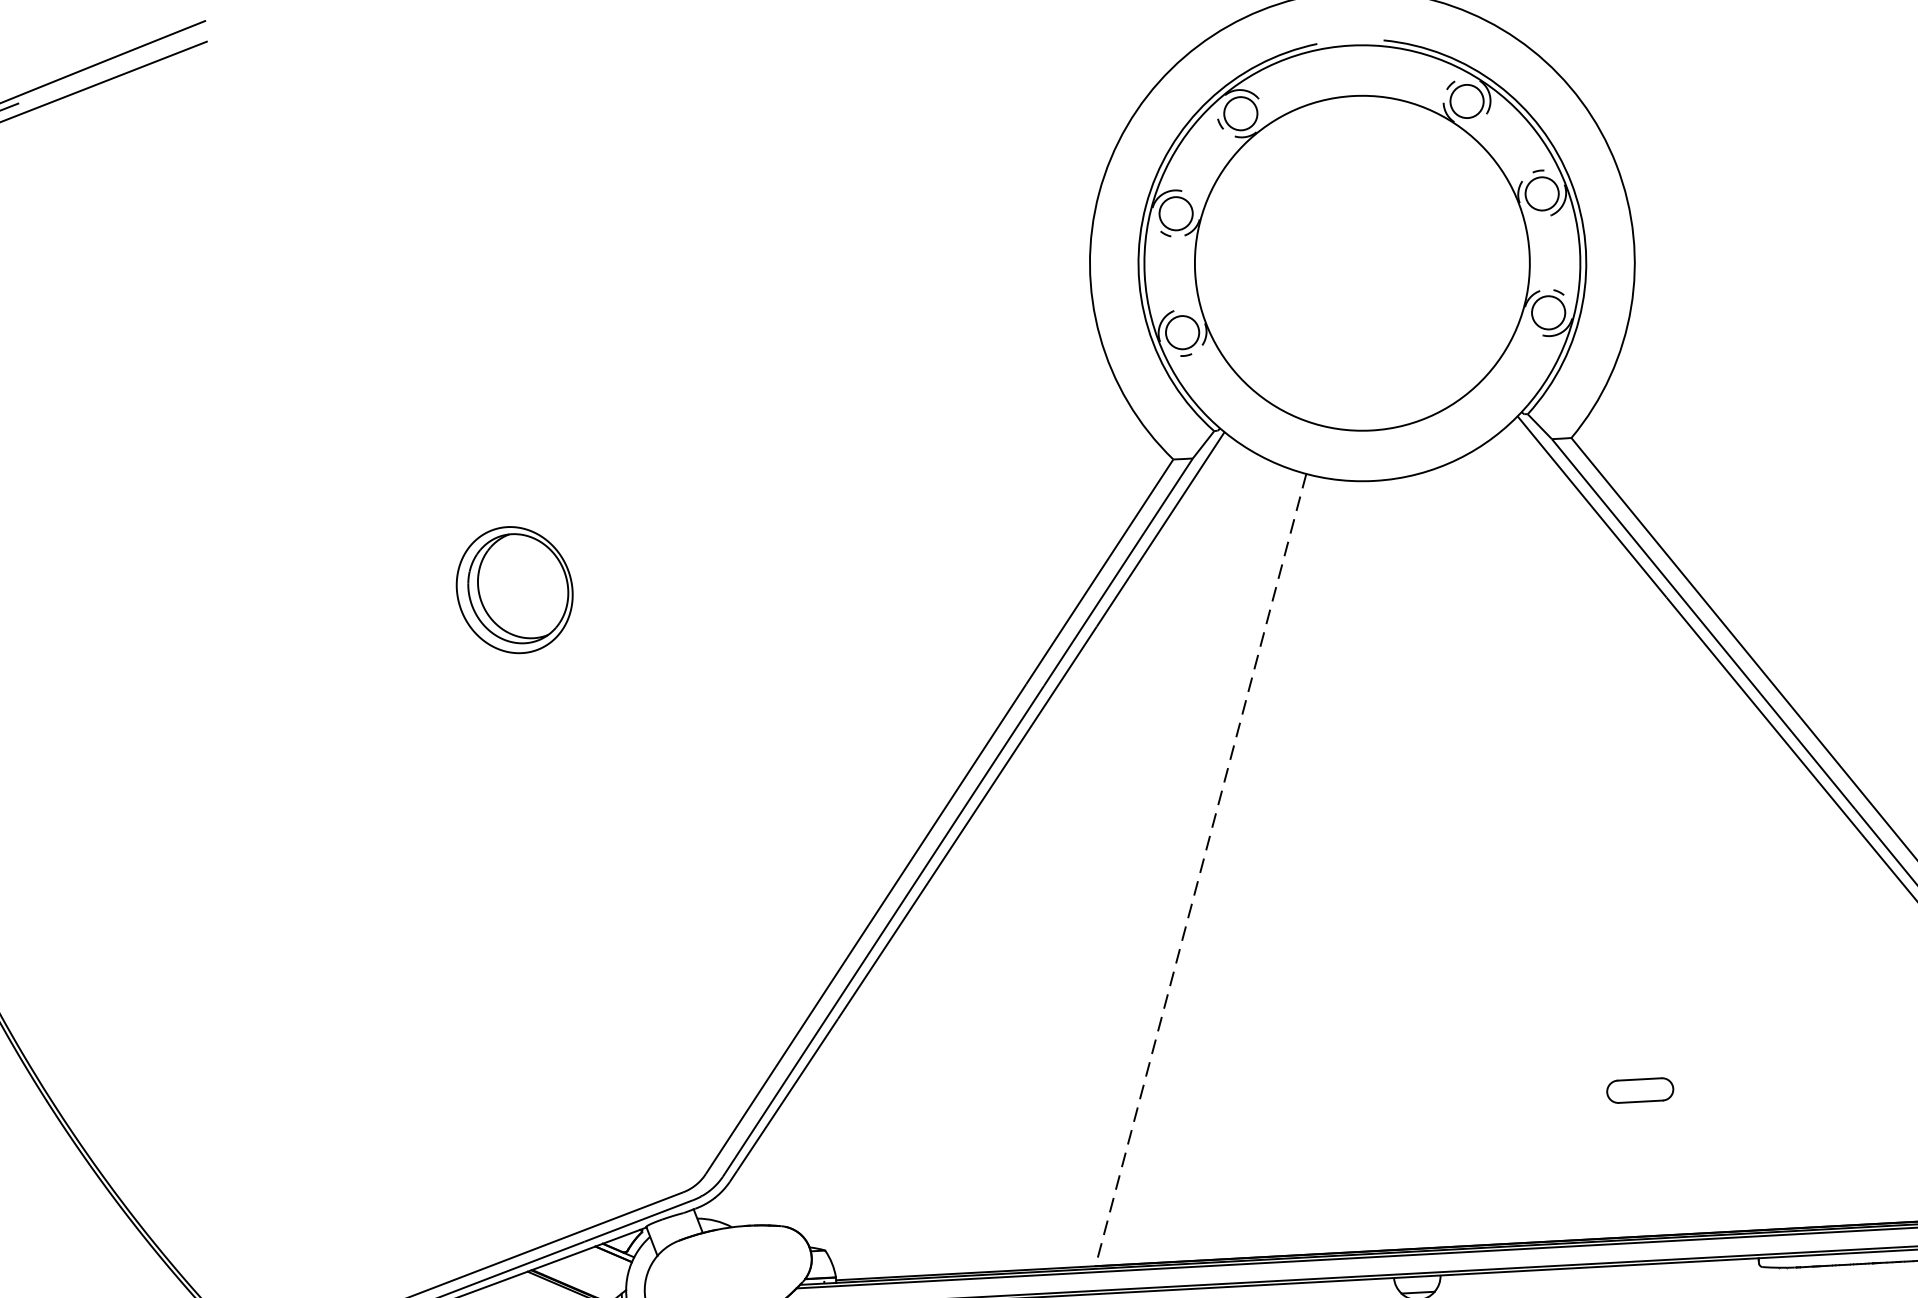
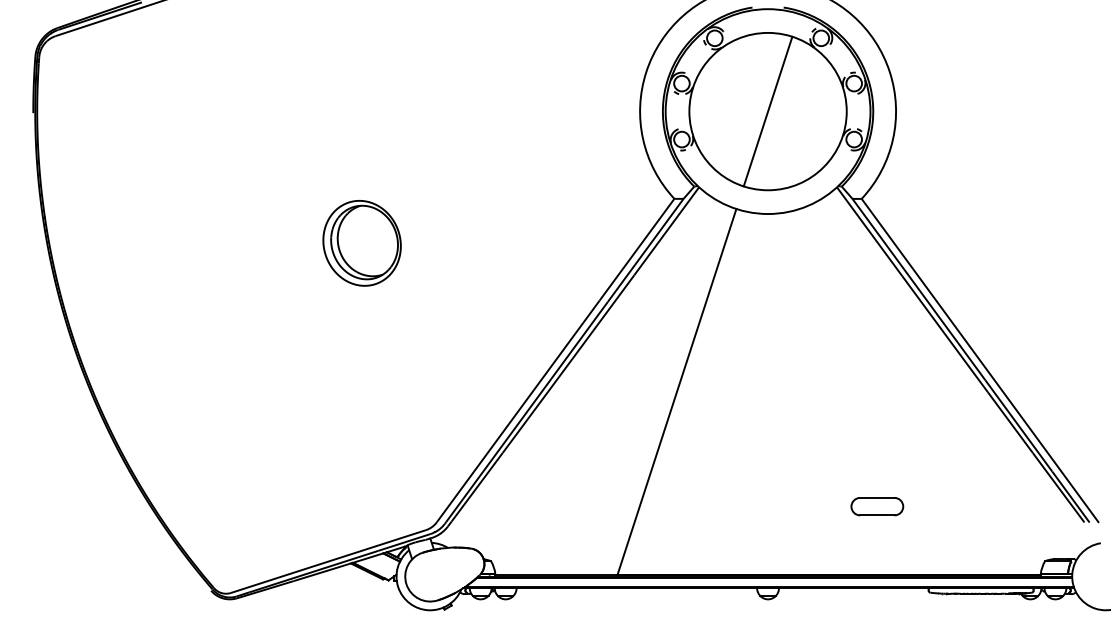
line: (1361, 263) -> (767, 111), added
part: (513, 590) -> (361, 243), size x1.43
line: (1200, 870) -> (676, 392), dashed -> solid
part: (1640, 1089) -> (877, 506), size x1.67

